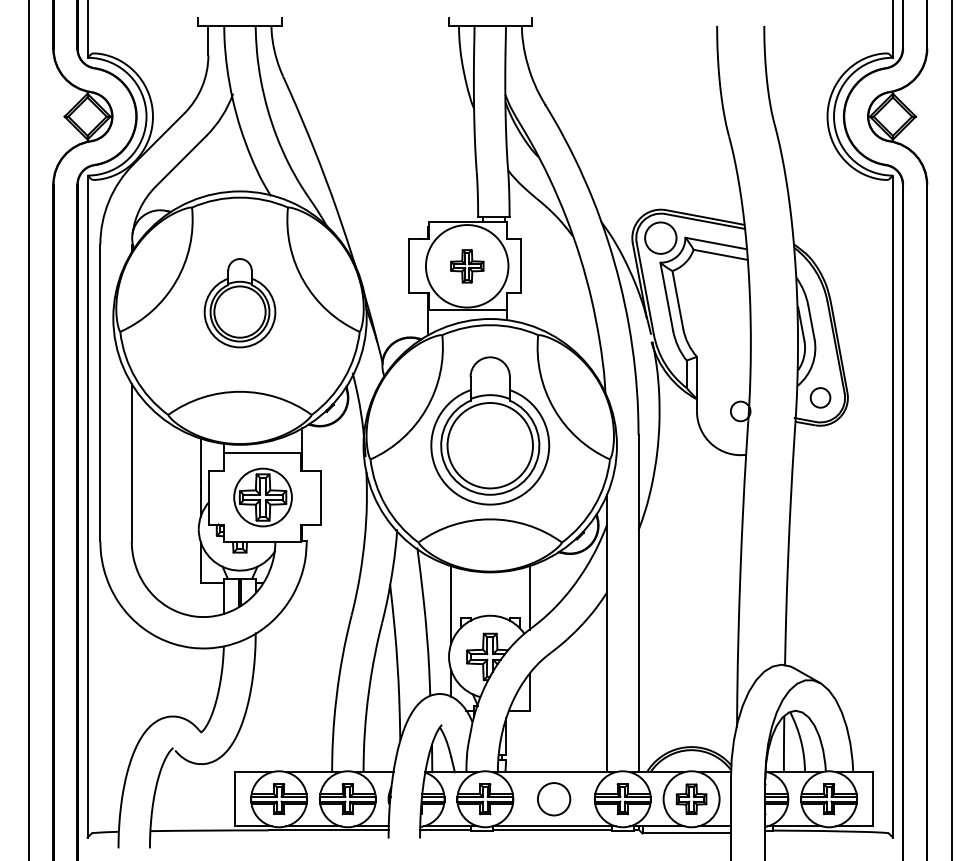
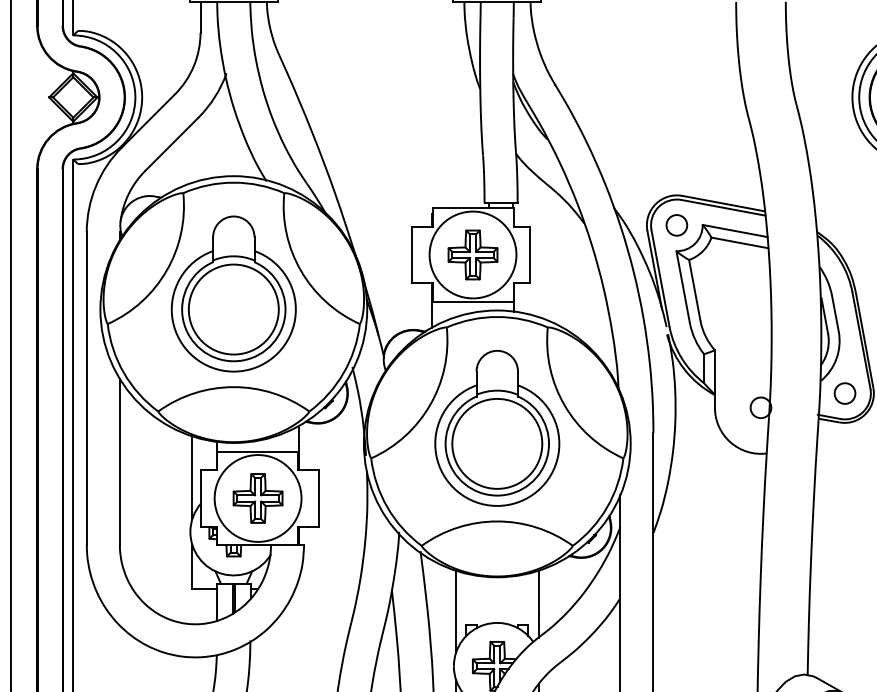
circle: (660, 238) -> (676, 225), size x0.62
part: (467, 266) -> (473, 255), size x1.43
part: (239, 302) -> (233, 293), size x1.67
circle: (262, 497) -> (257, 498), size x1.43

